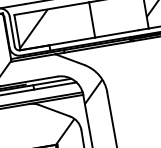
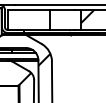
hatch: (32, 27) -> (16, 18), removed

